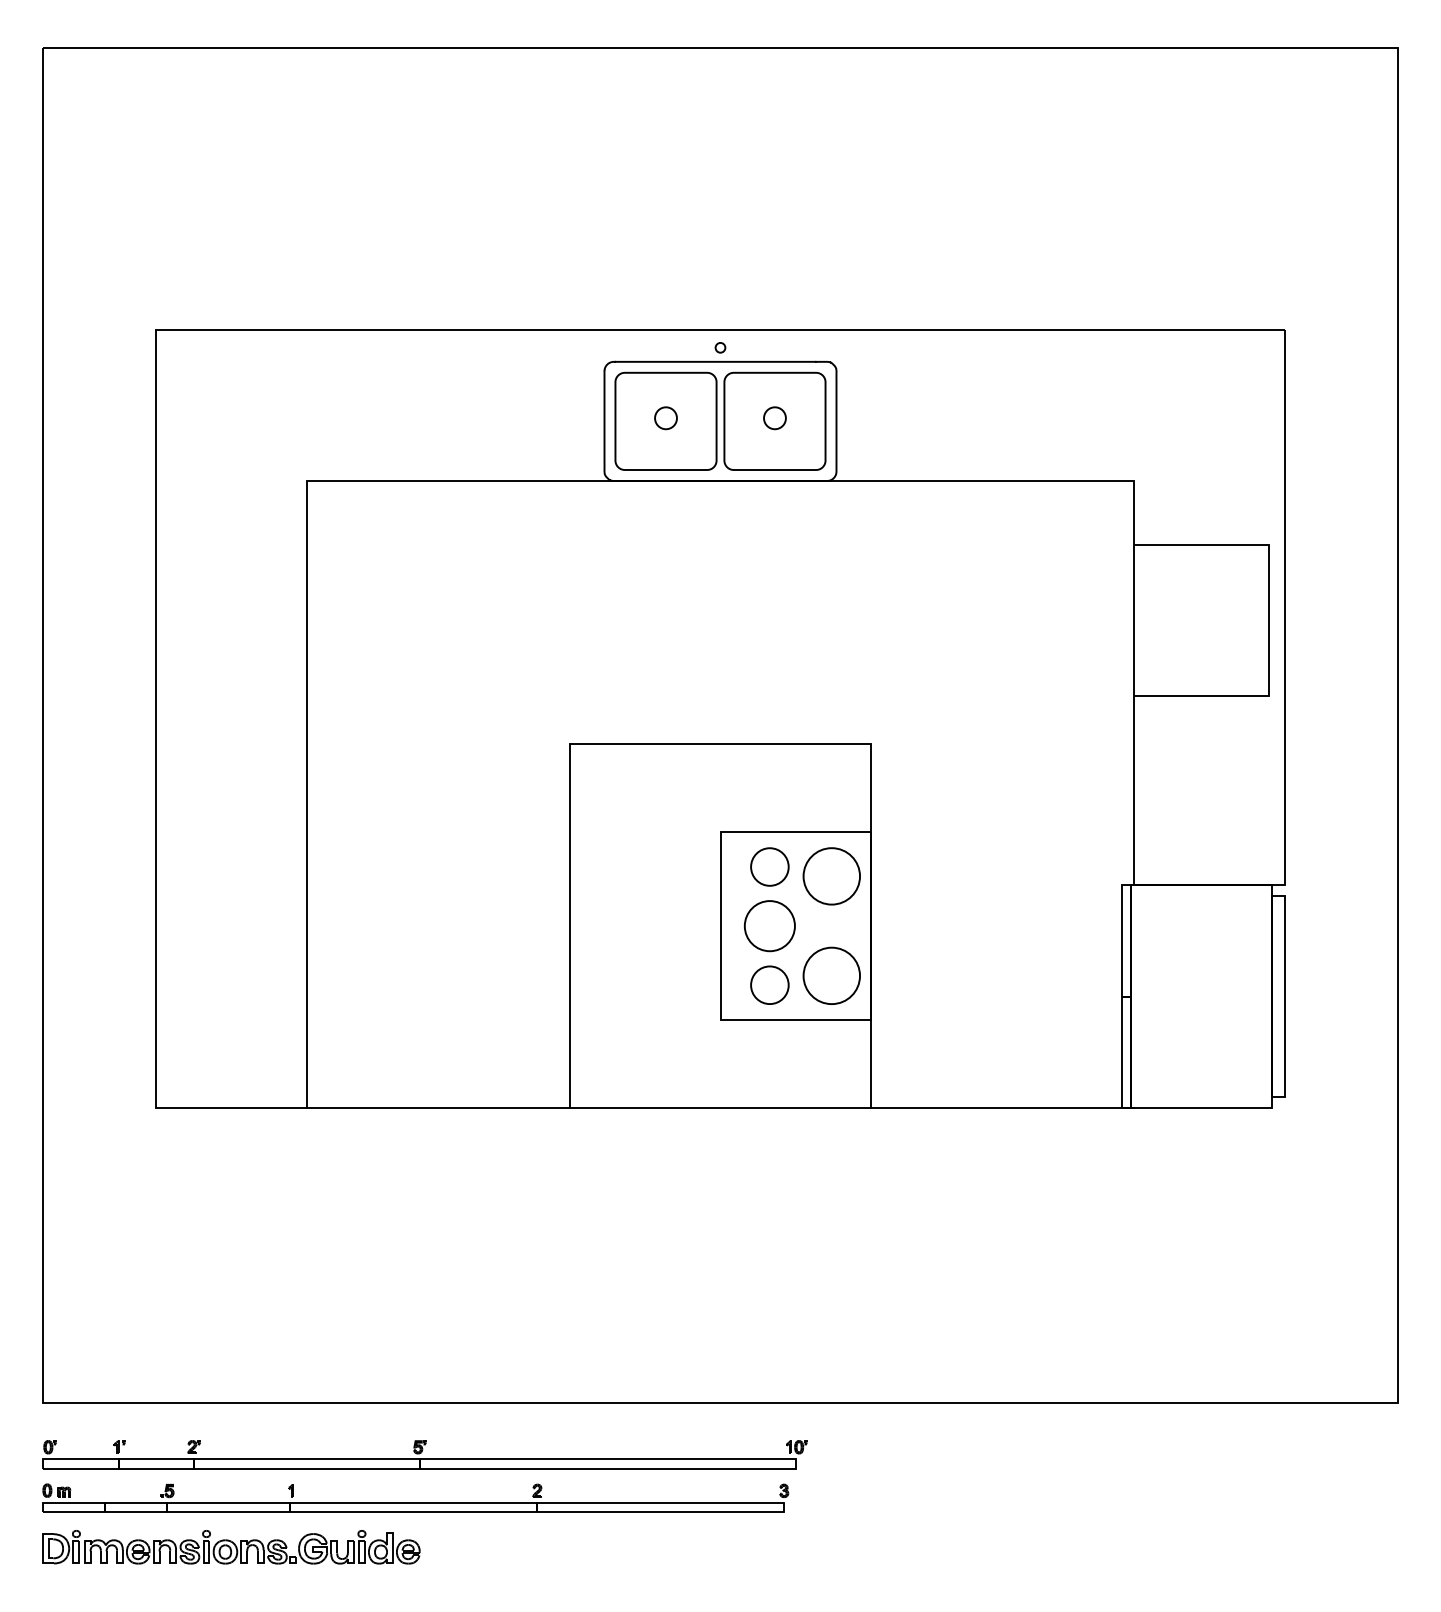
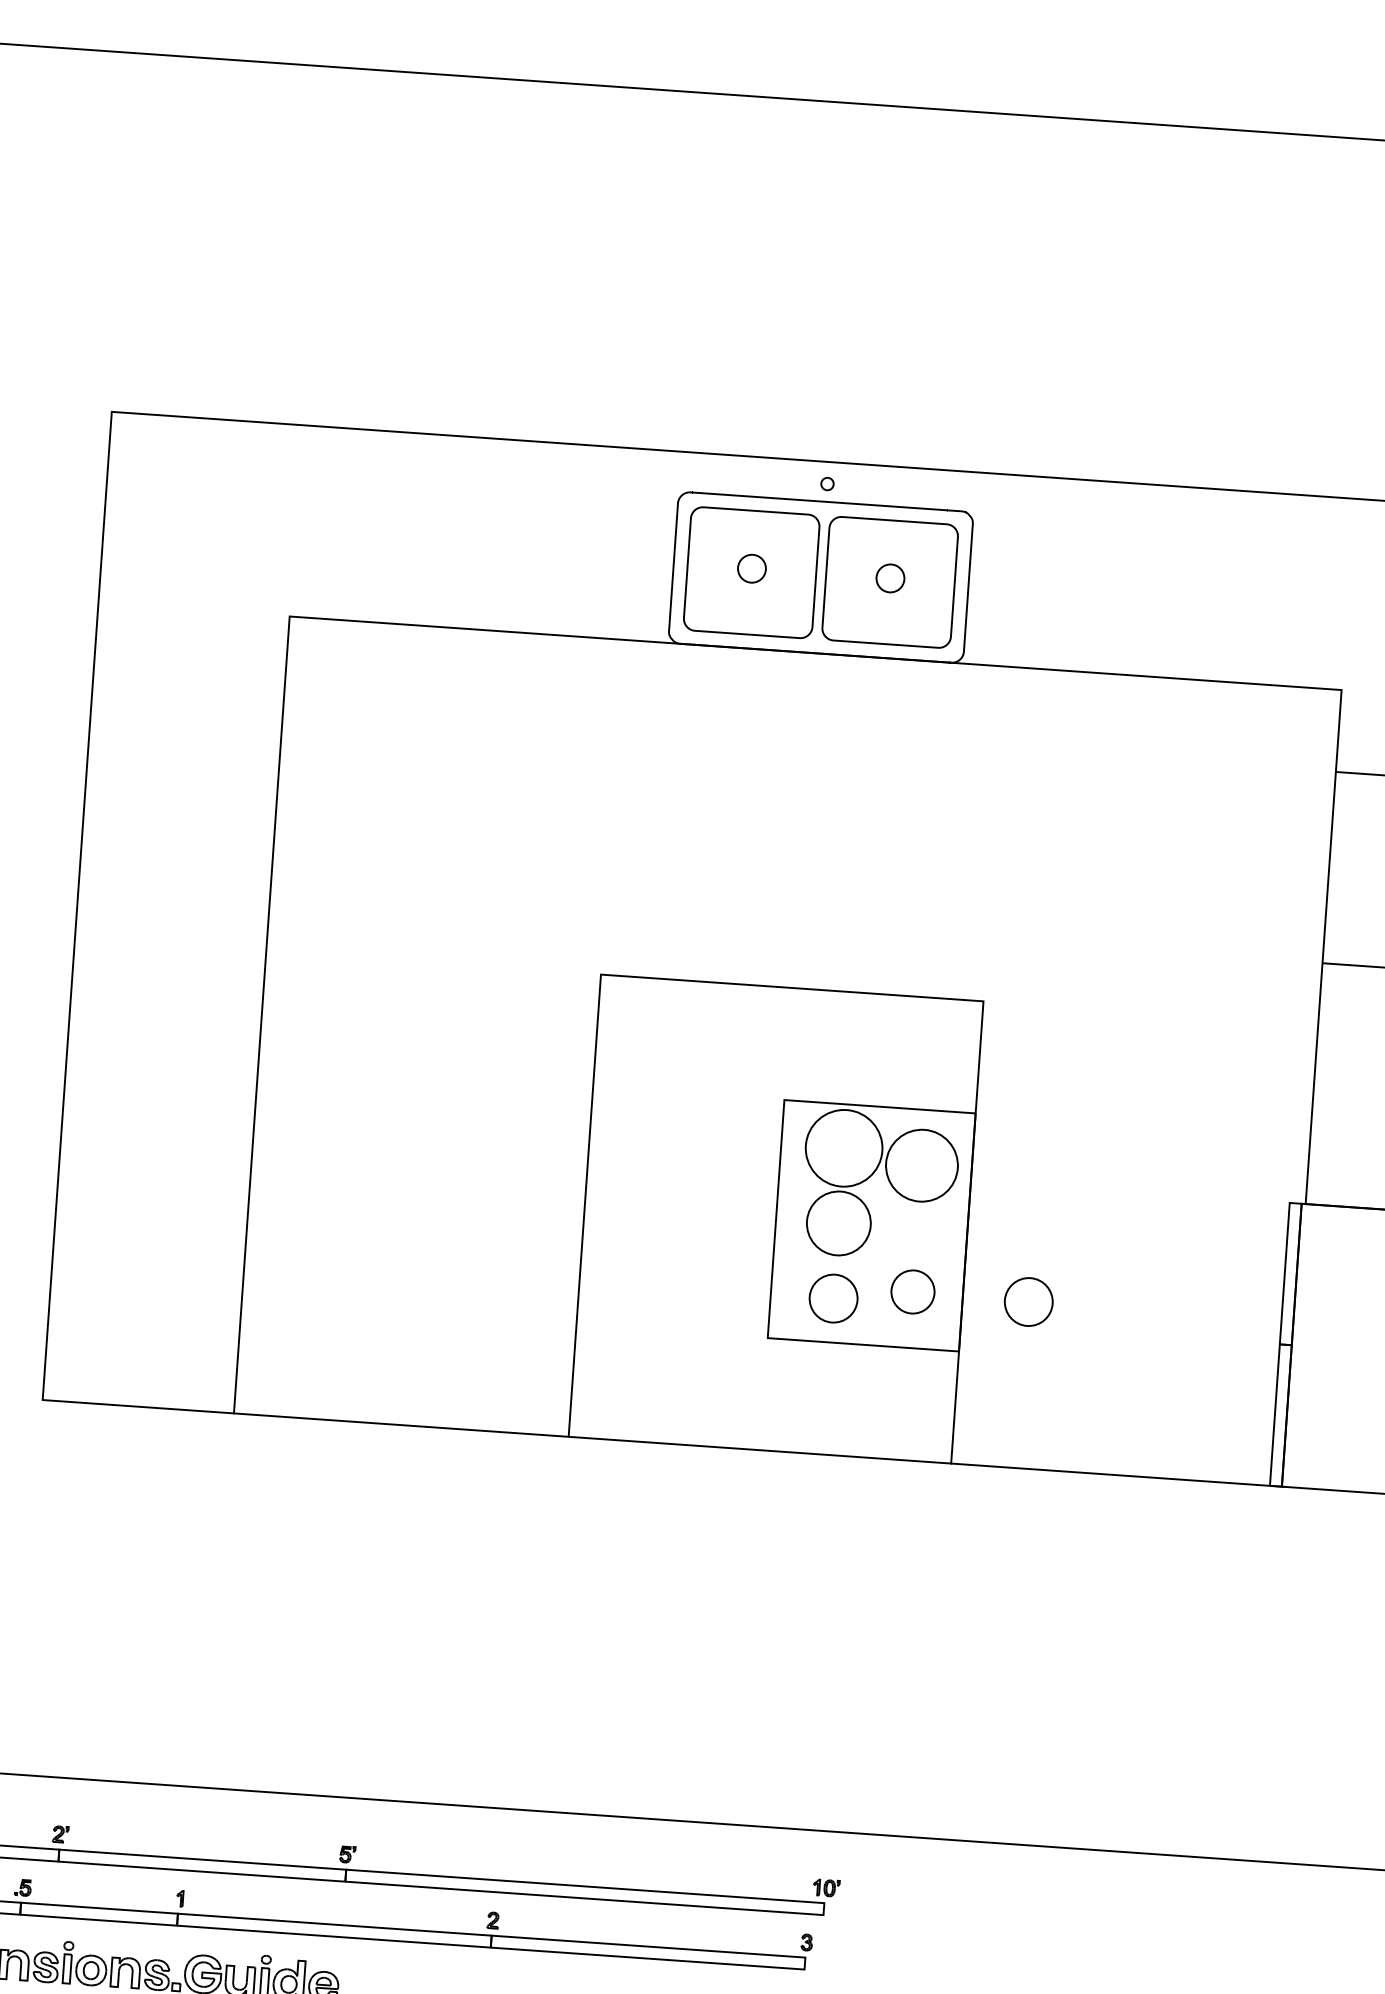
circle: (769, 866) -> (843, 1147), size x1.6
circle: (831, 975) -> (912, 1291), size x0.6
circle: (922, 976) -> (1028, 1301), added

